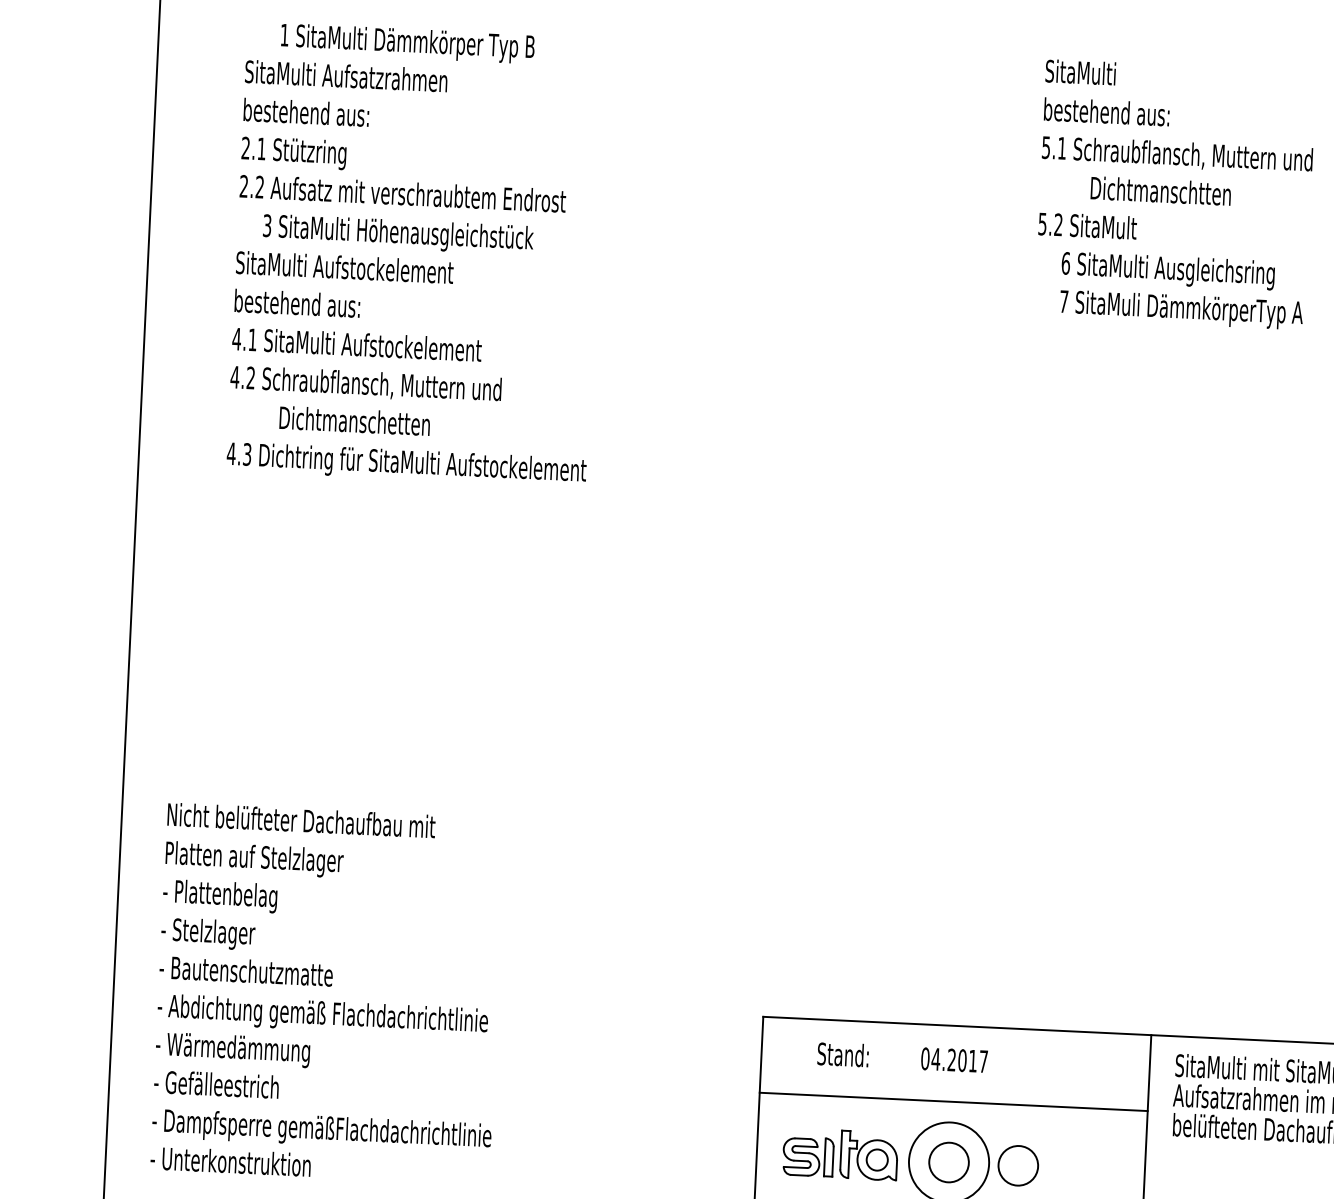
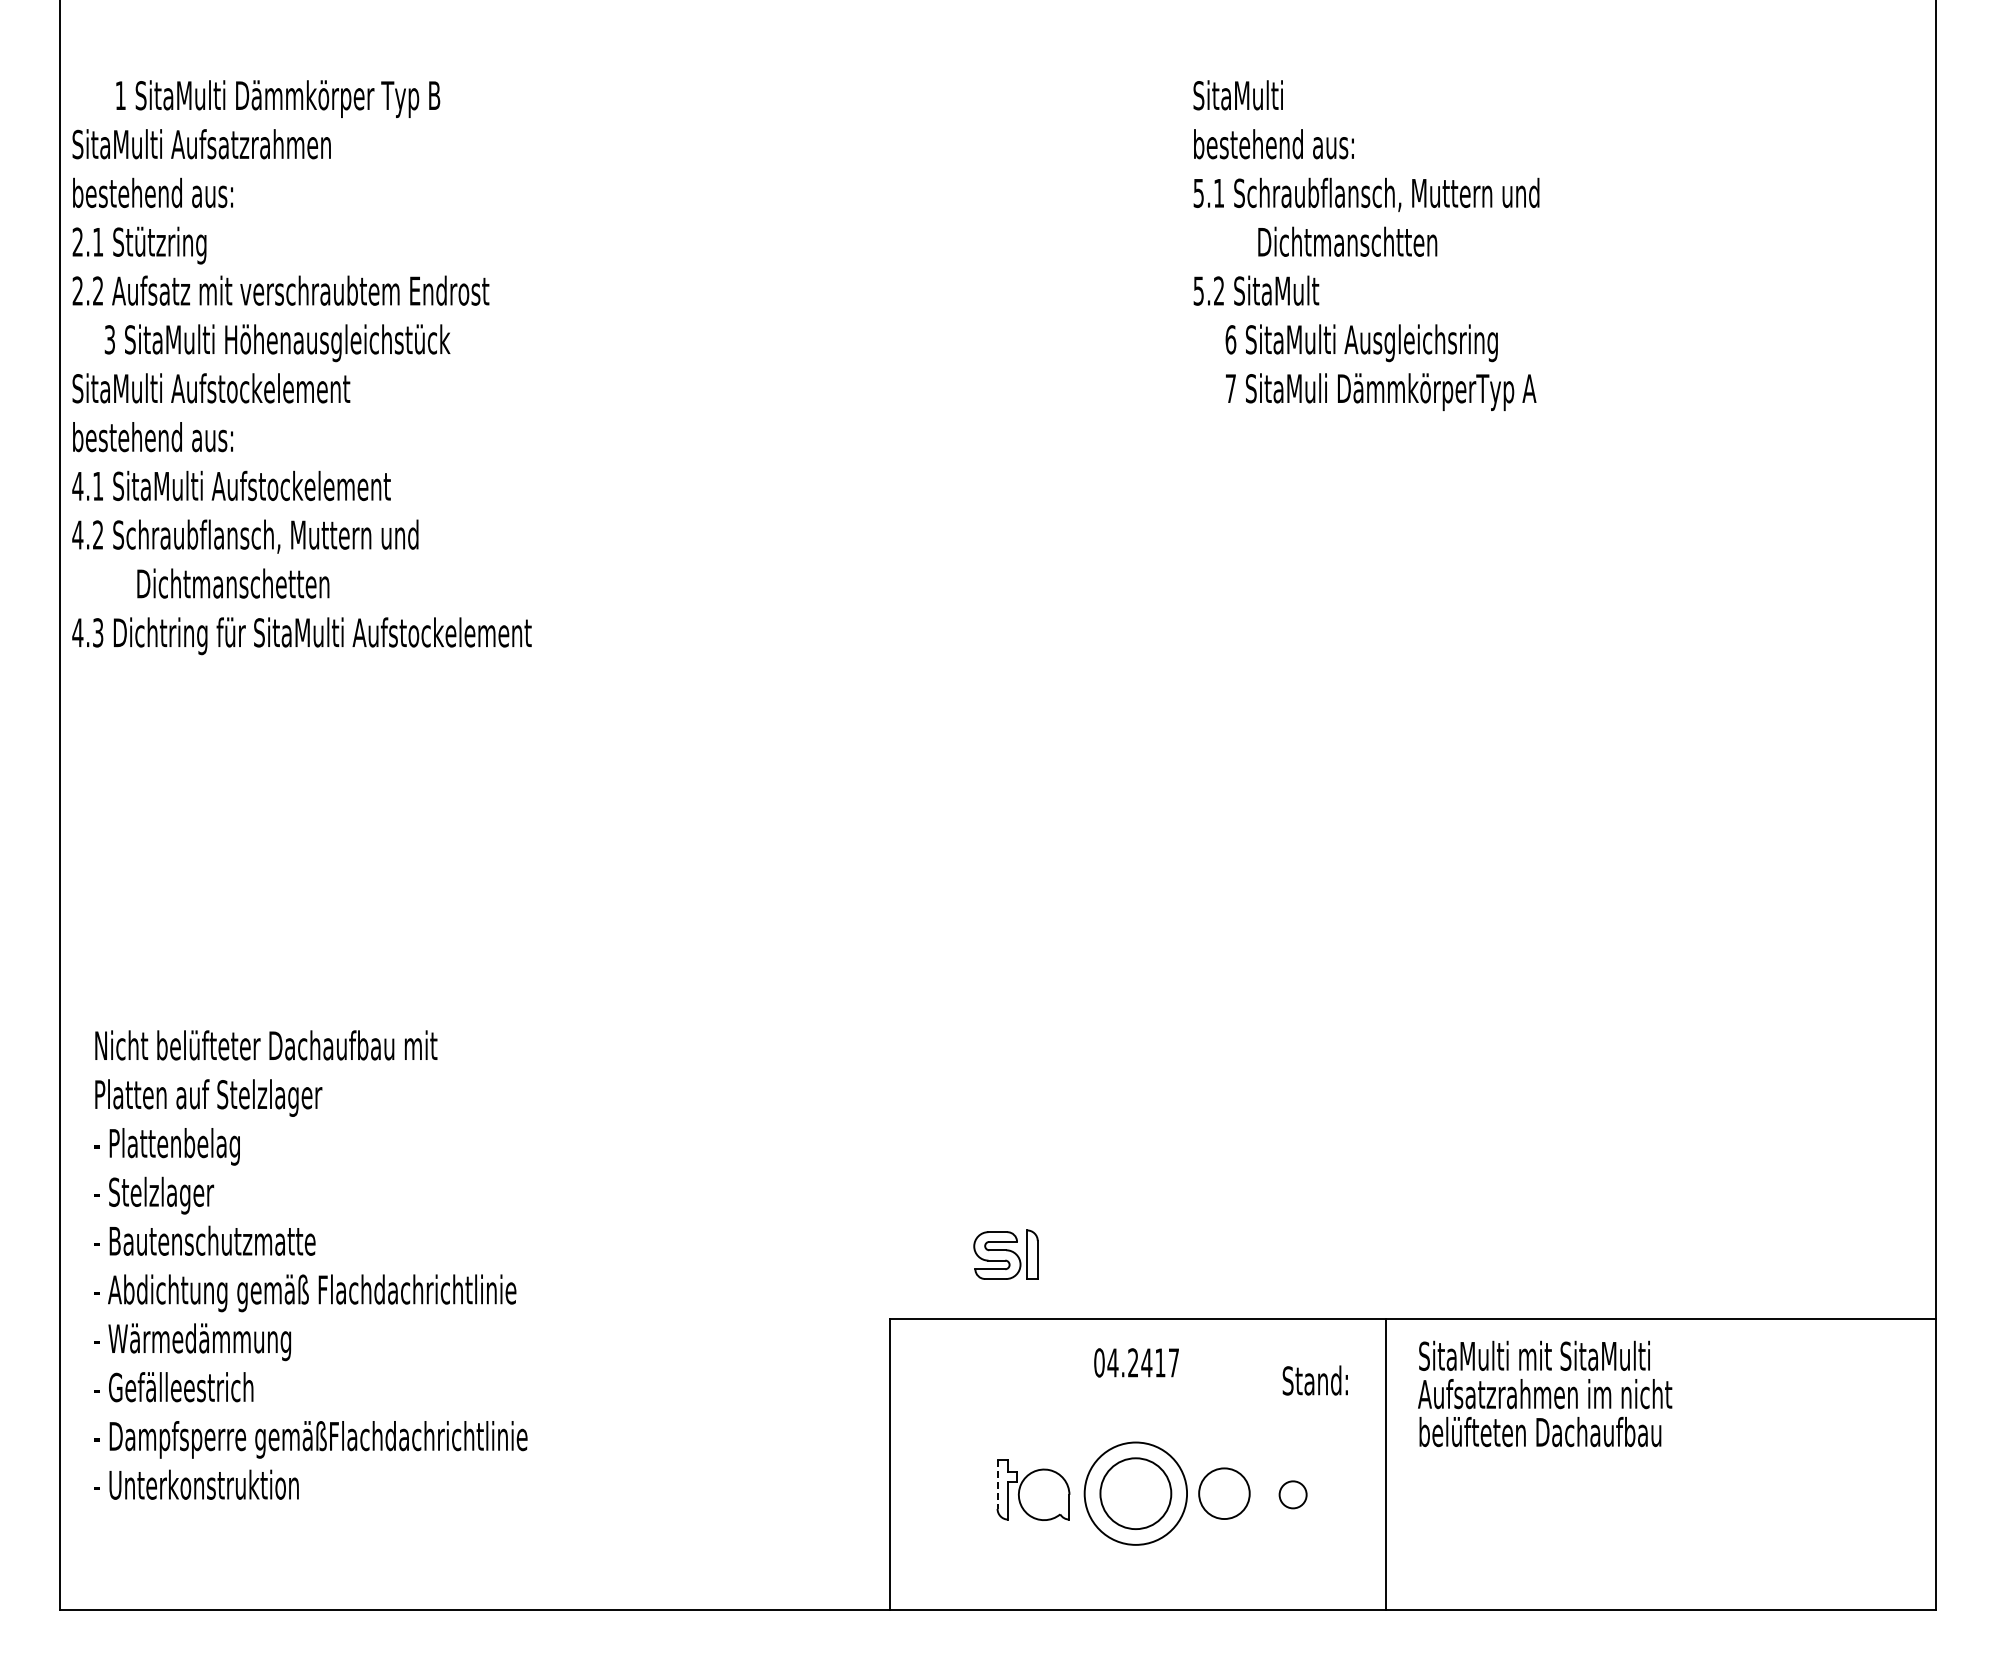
text: (416, 254) -> (301, 367), moved
text: (327, 993) -> (310, 1264), moved
text: (842, 1054) -> (1314, 1380), moved
text: (962, 1060) -> (1146, 1362), 04.2017 -> 04.2417
line: (953, 1102) -> (1138, 1416), removed
line: (841, 1150) -> (997, 1484), solid -> dashed
part: (807, 1156) -> (1005, 1254), moved
circle: (876, 1159) -> (1292, 1494), moved
circle: (948, 1162) -> (1135, 1493), size x1.4

